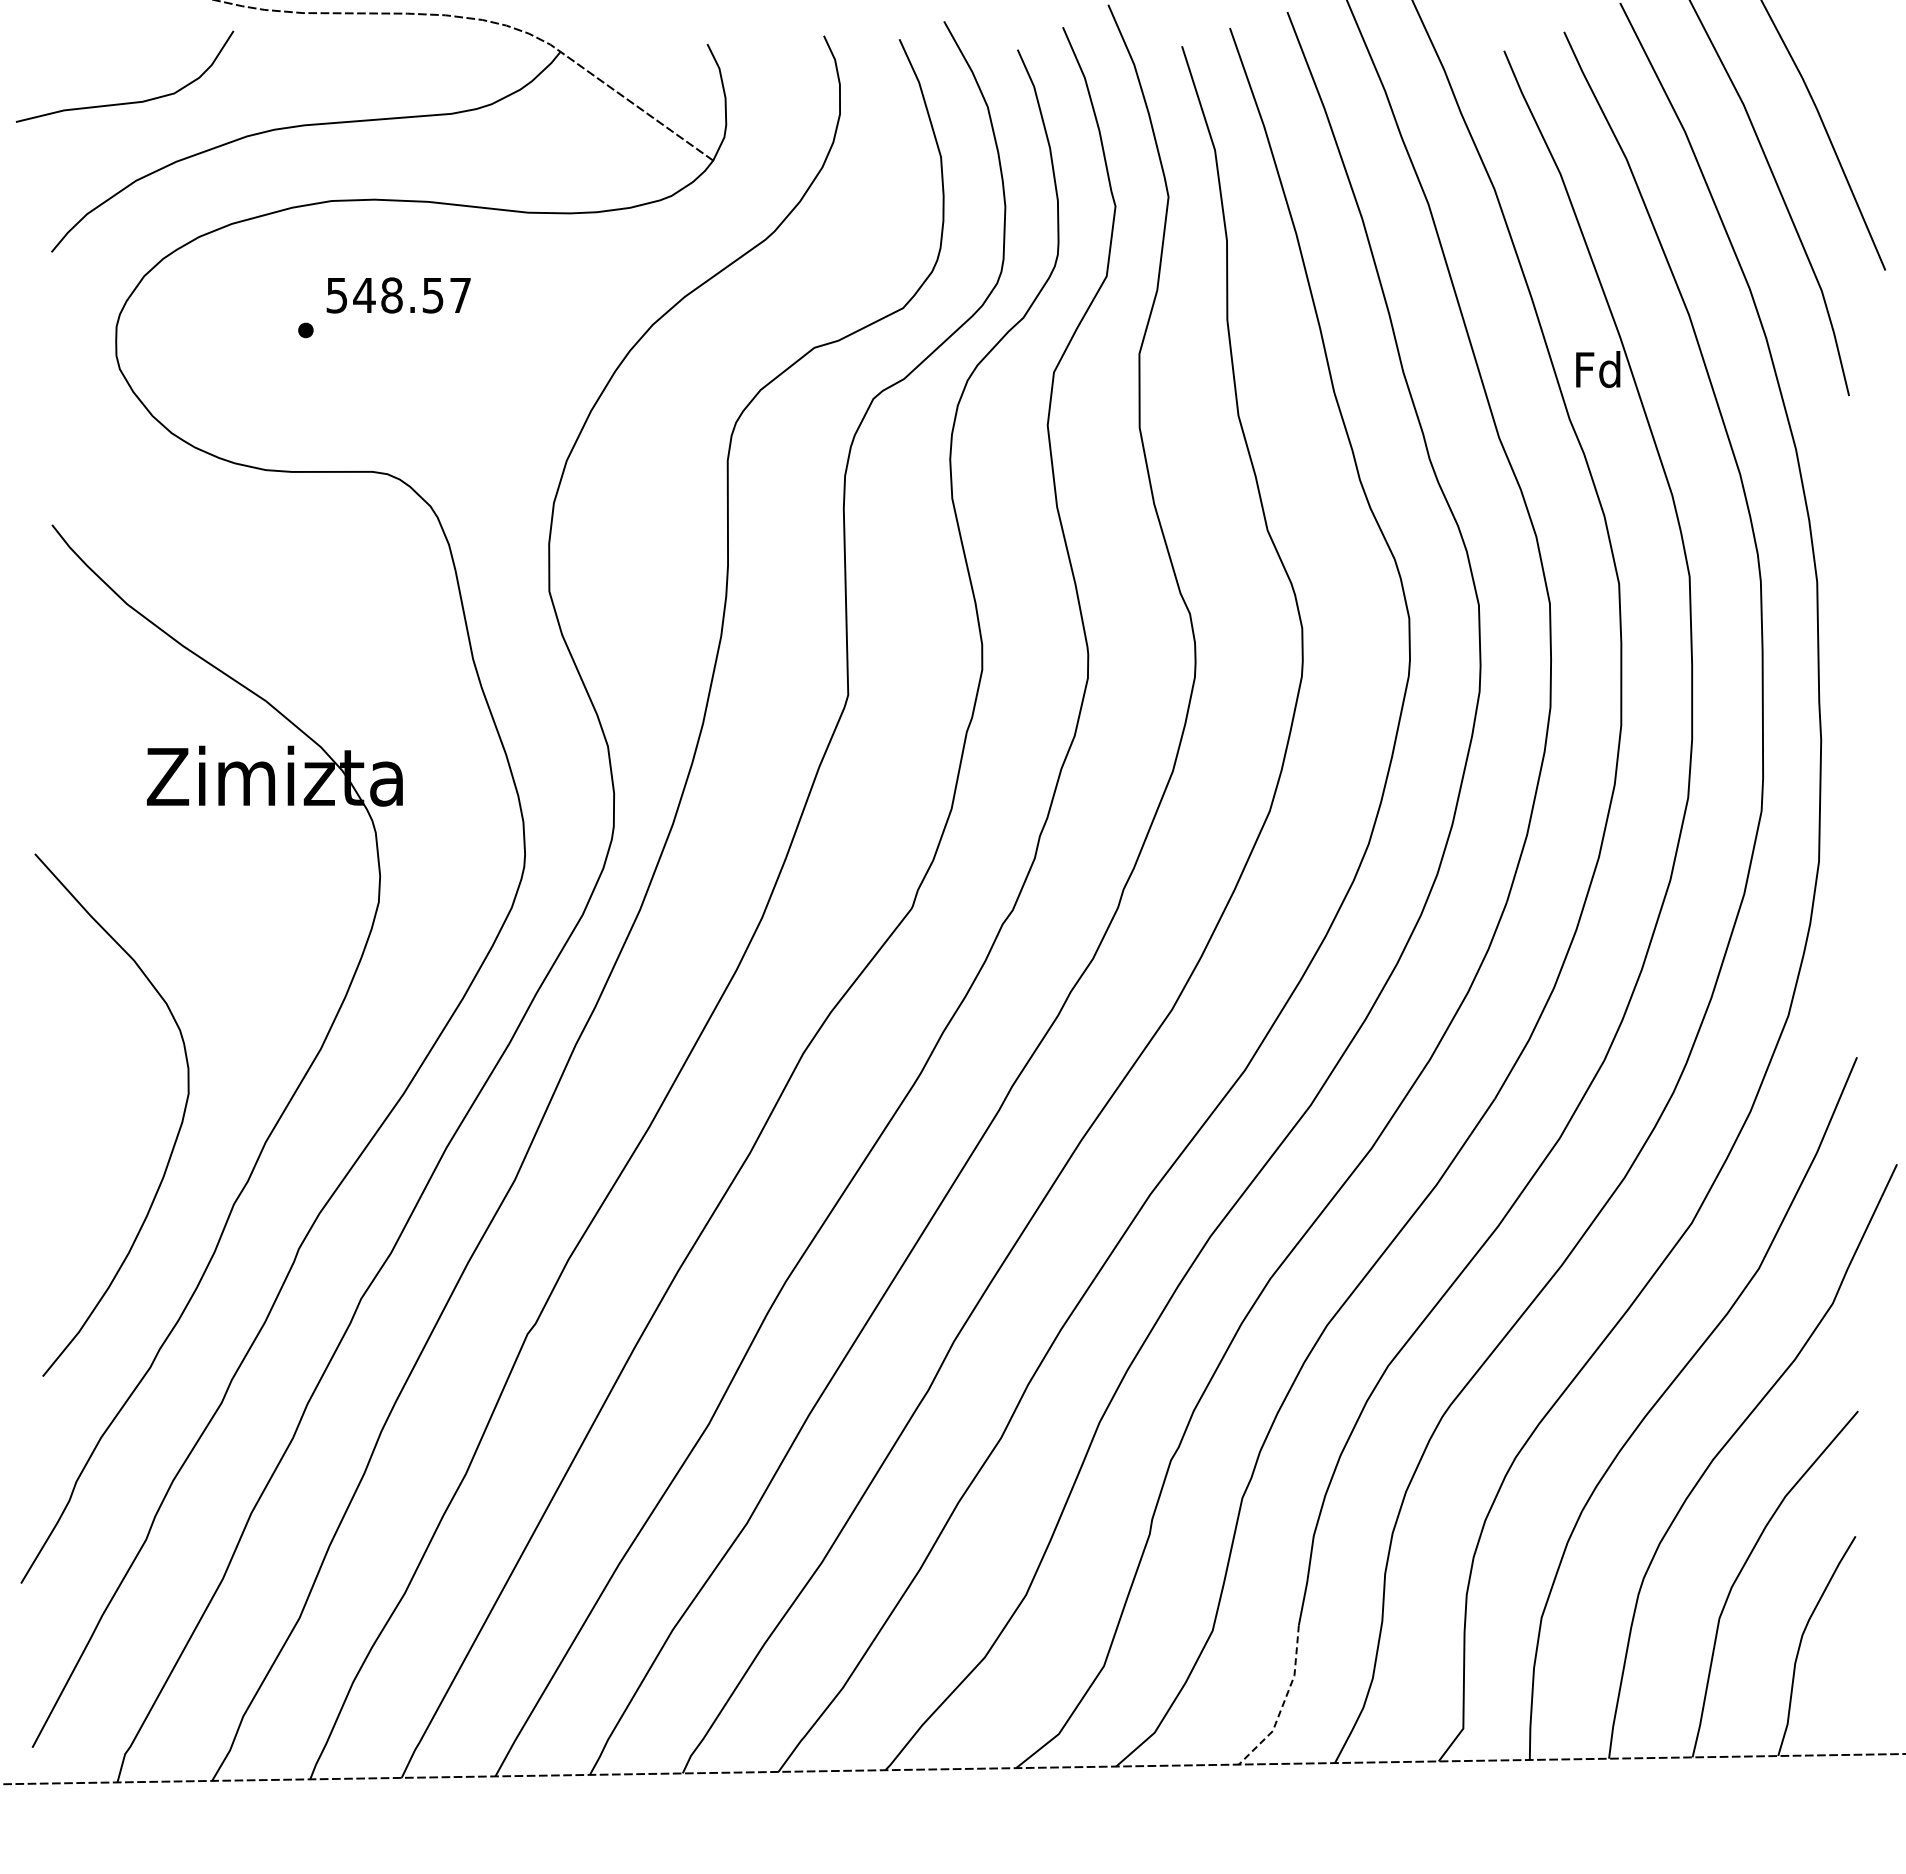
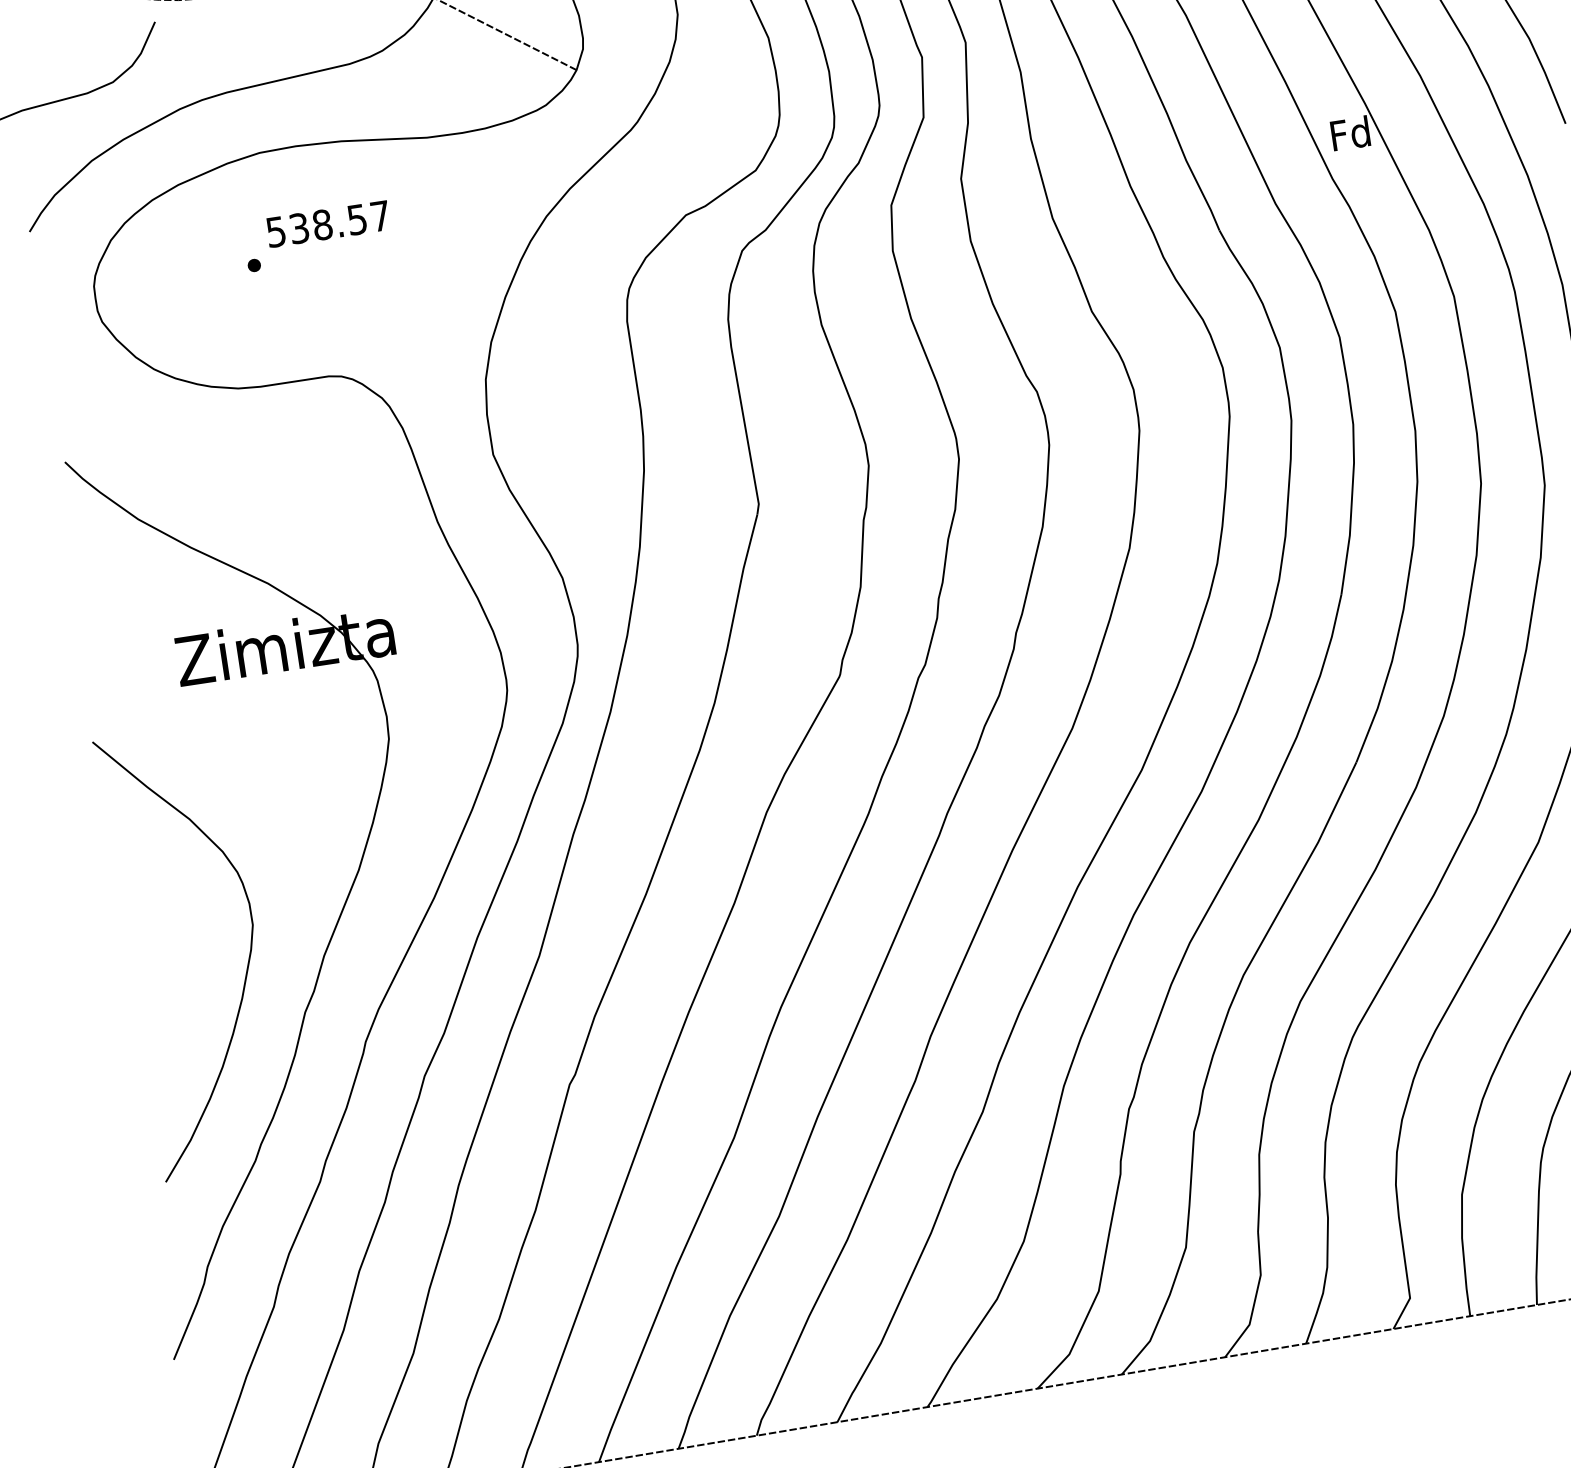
text: (364, 295) -> (299, 228), 548.57 -> 538.57
line: (1283, 1702) -> (1254, 1299), dashed -> solid

